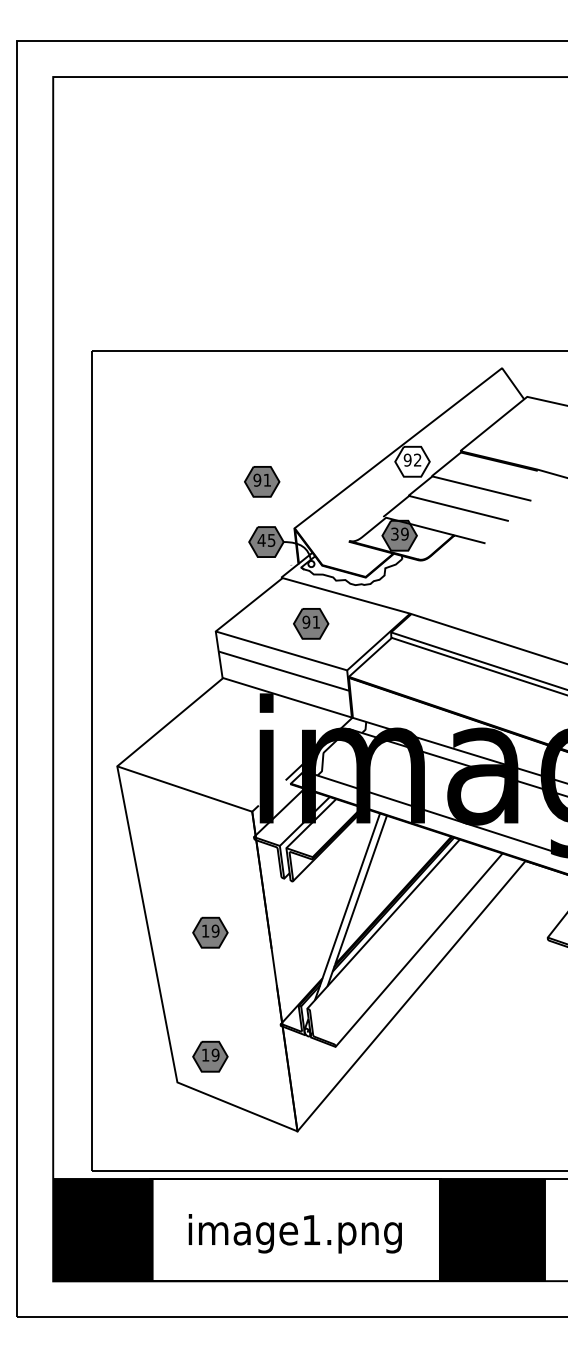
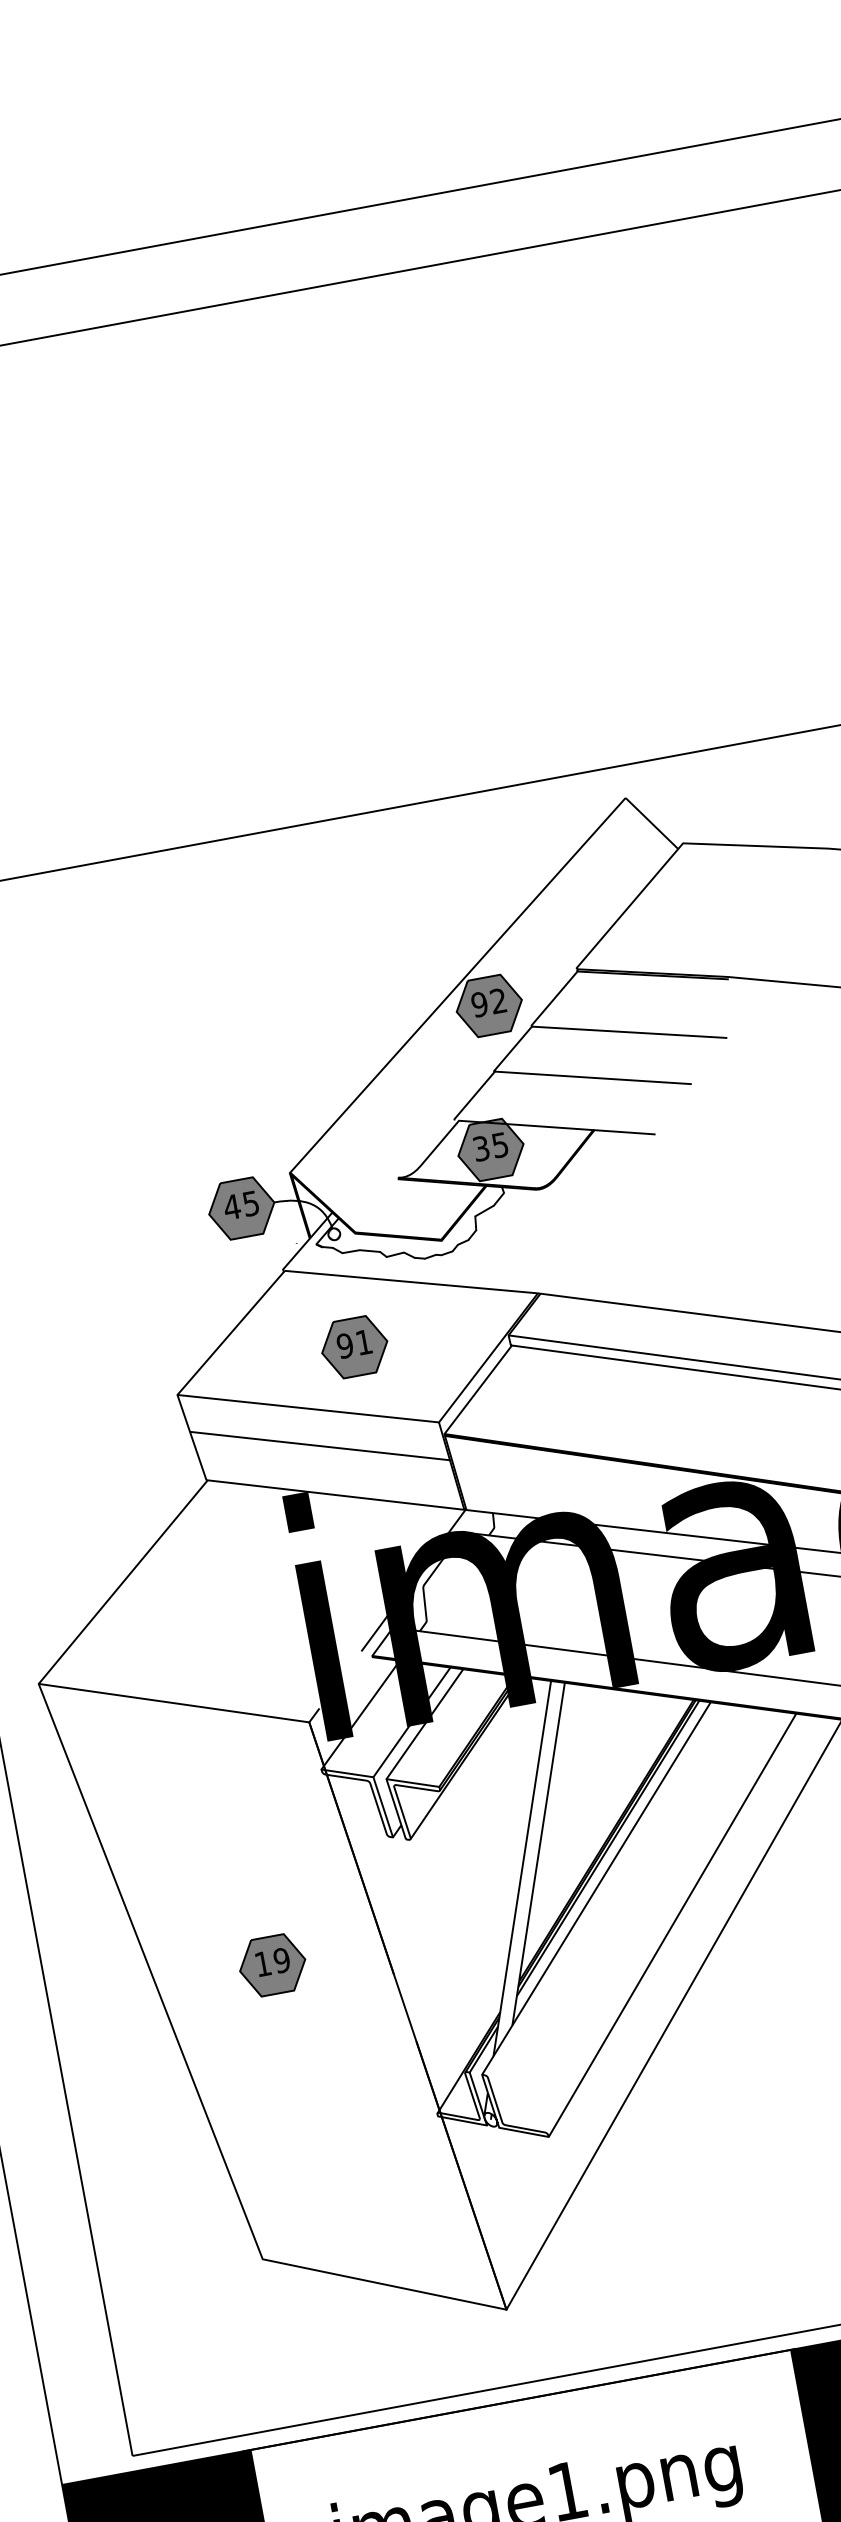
fill: (412, 461) -> (489, 1005), added
part: (262, 481) -> (213, 1095), removed
text: (404, 533) -> (499, 1144), 39 -> 35
part: (210, 1056) -> (316, 2198), removed

